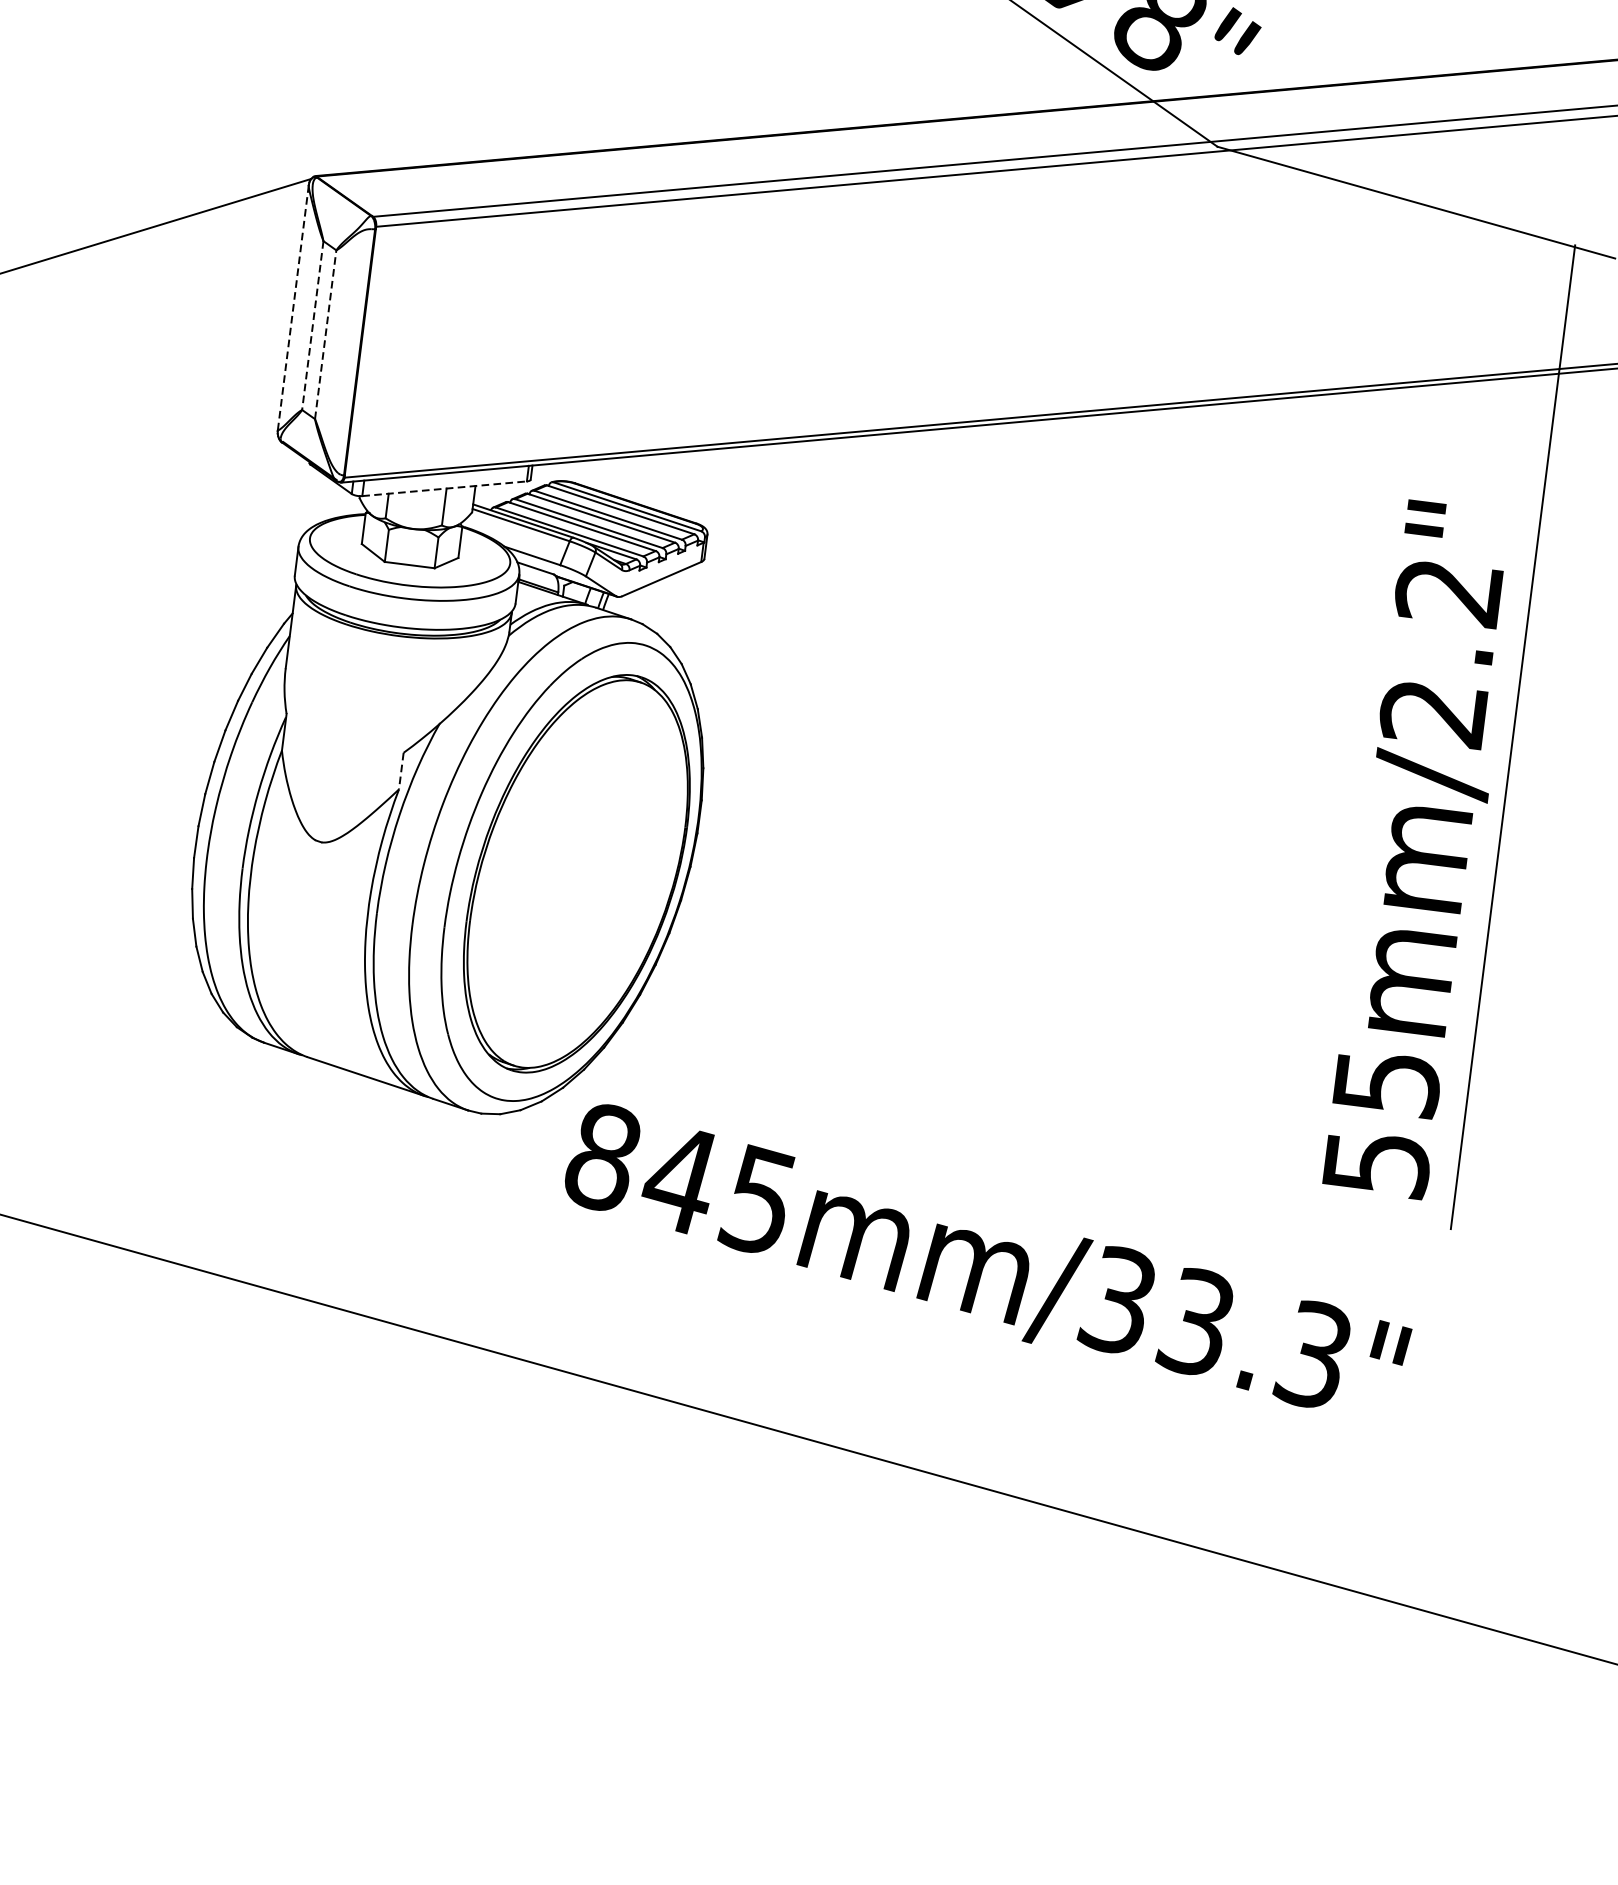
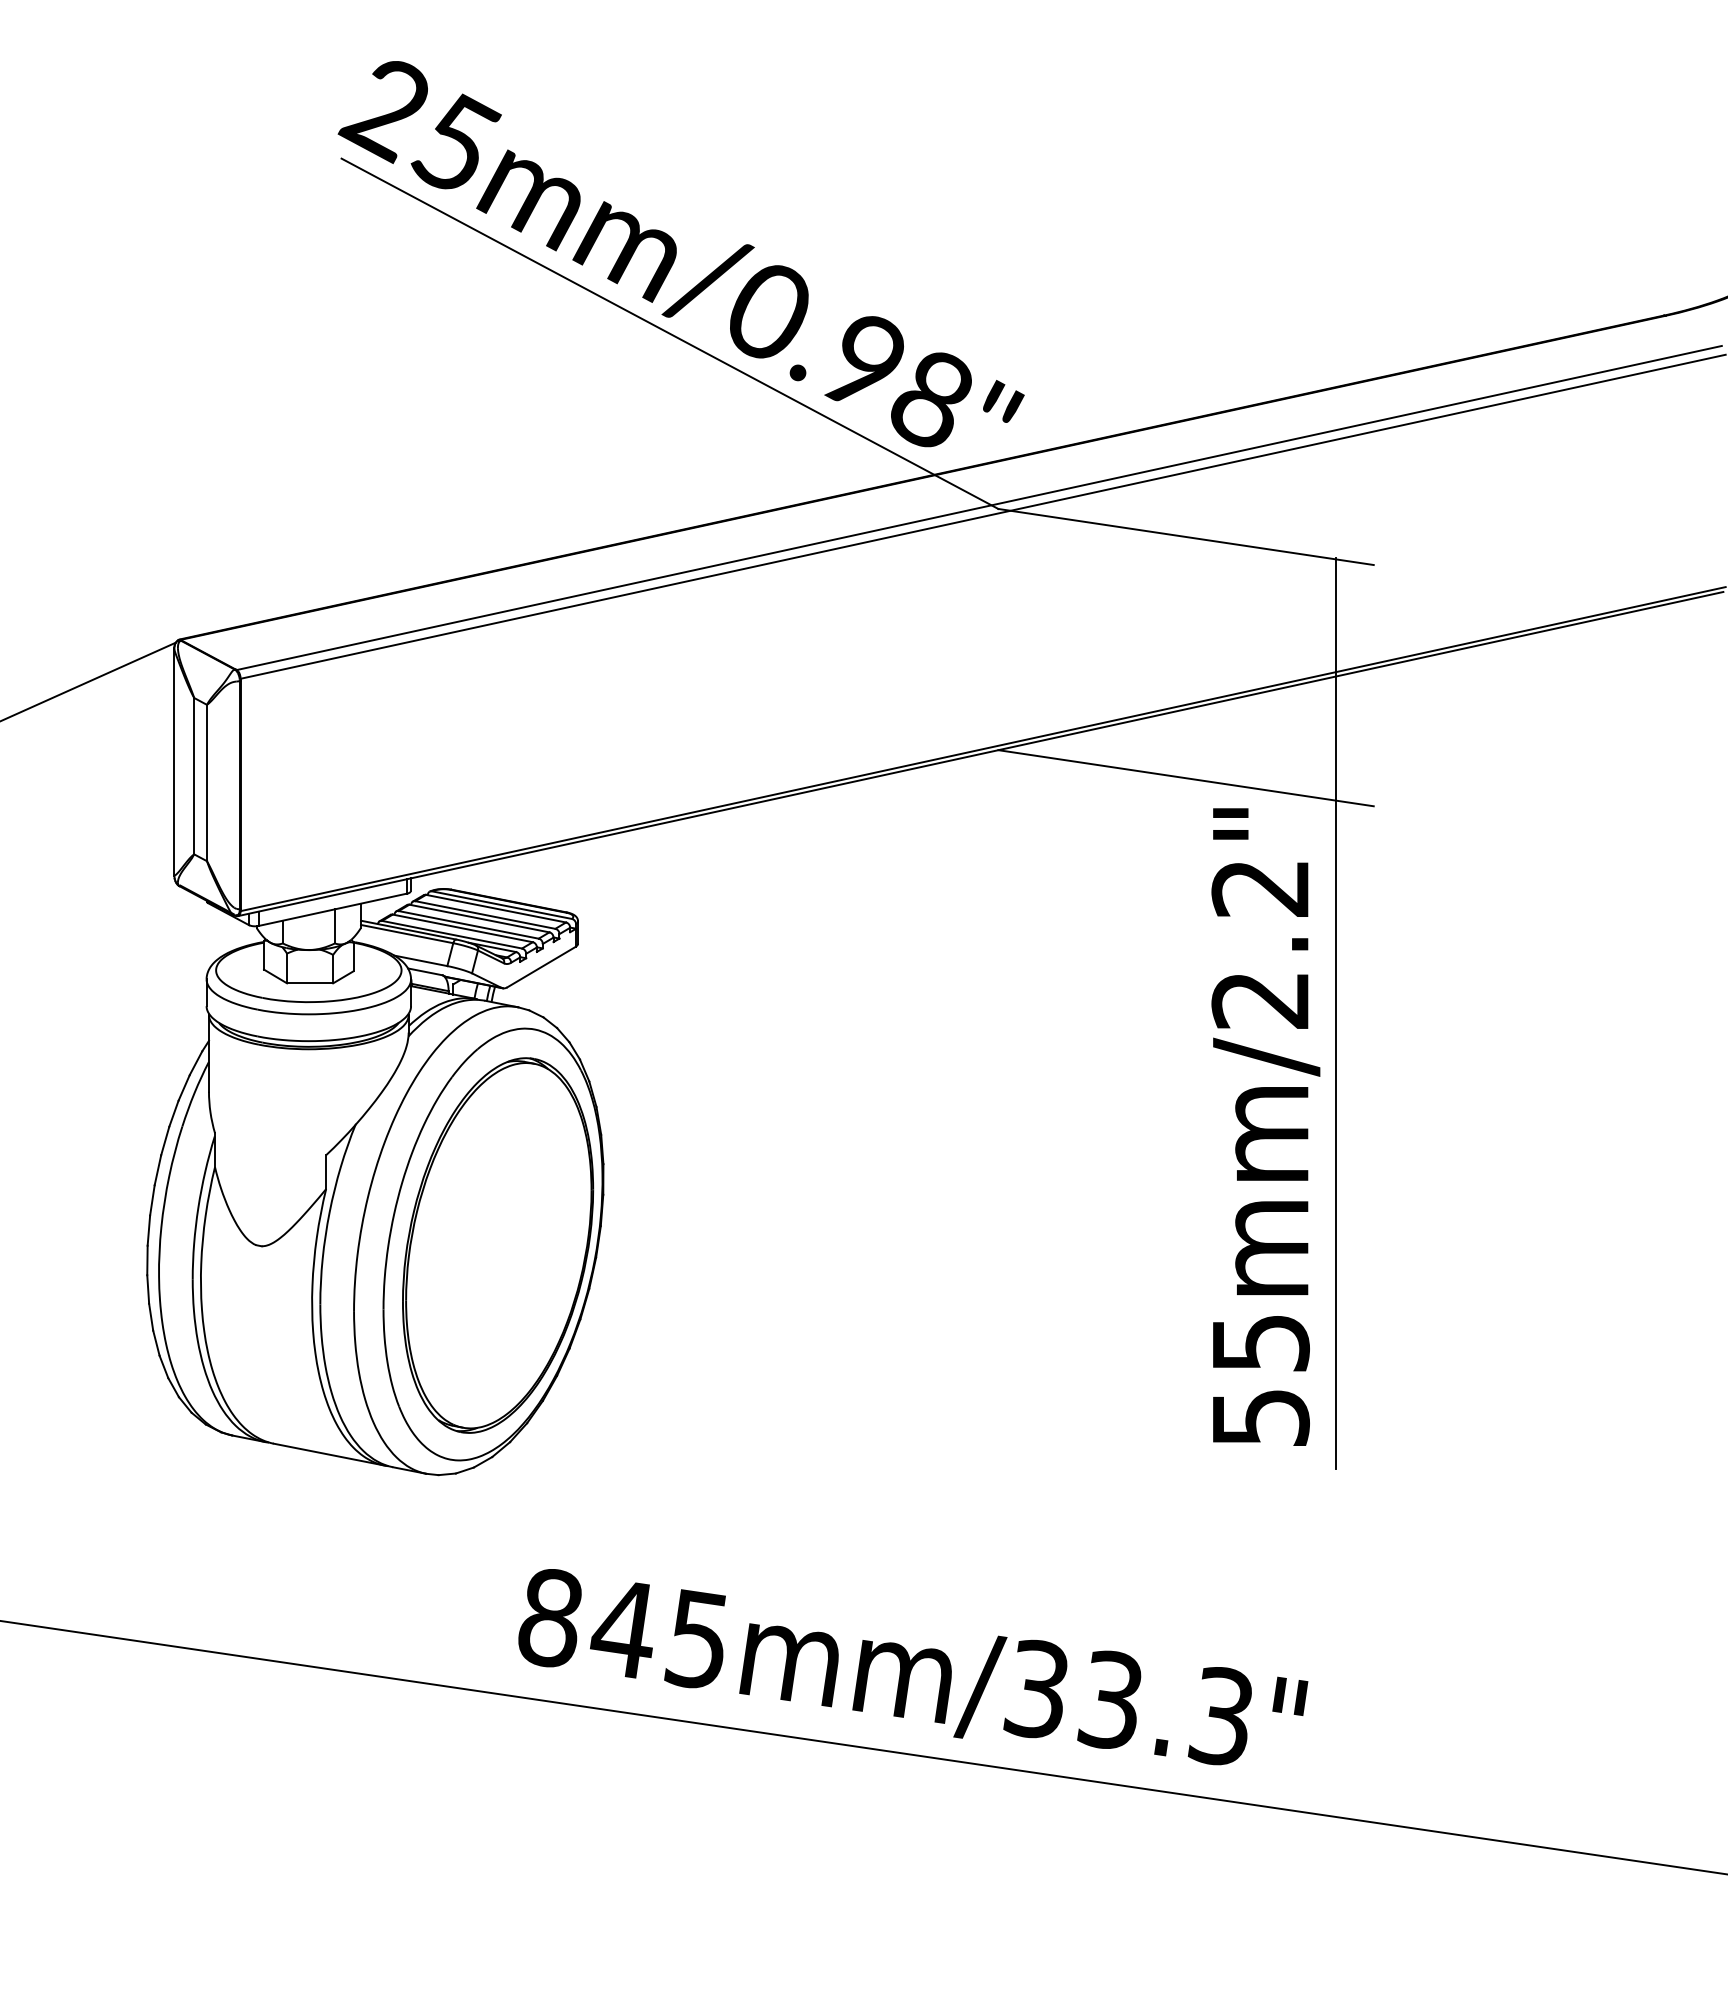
line: (293, 308) -> (174, 762), dashed -> solid
line: (313, 325) -> (194, 776), dashed -> solid
line: (325, 334) -> (206, 782), dashed -> solid
line: (1382, 463) -> (1185, 778), added
line: (445, 488) -> (333, 909), dashed -> solid
line: (401, 771) -> (326, 1172), dashed -> solid
text: (988, 1260) -> (913, 1667), moved

